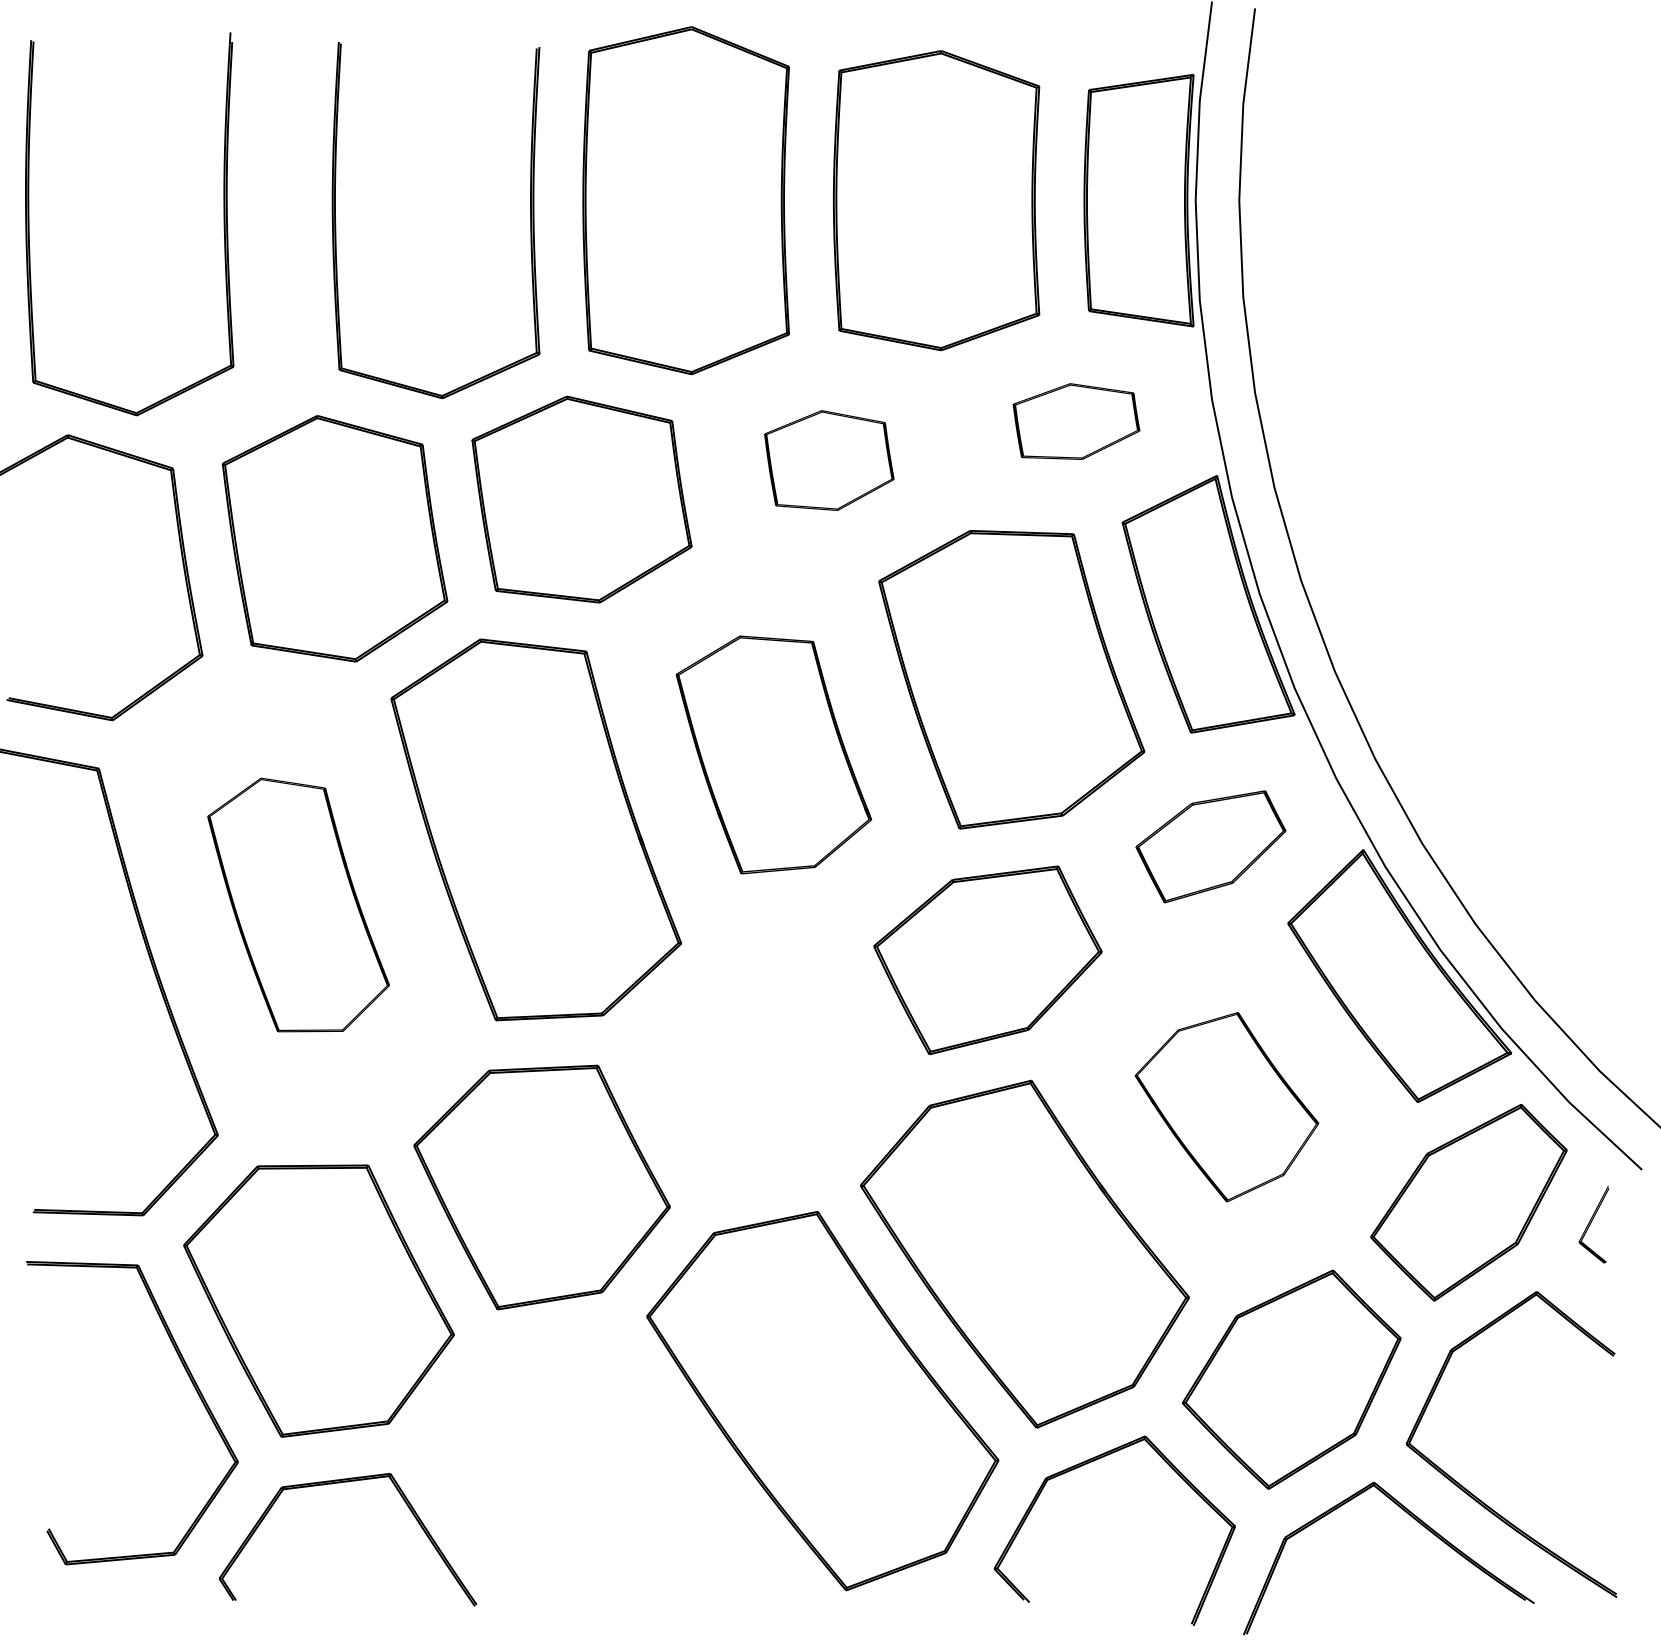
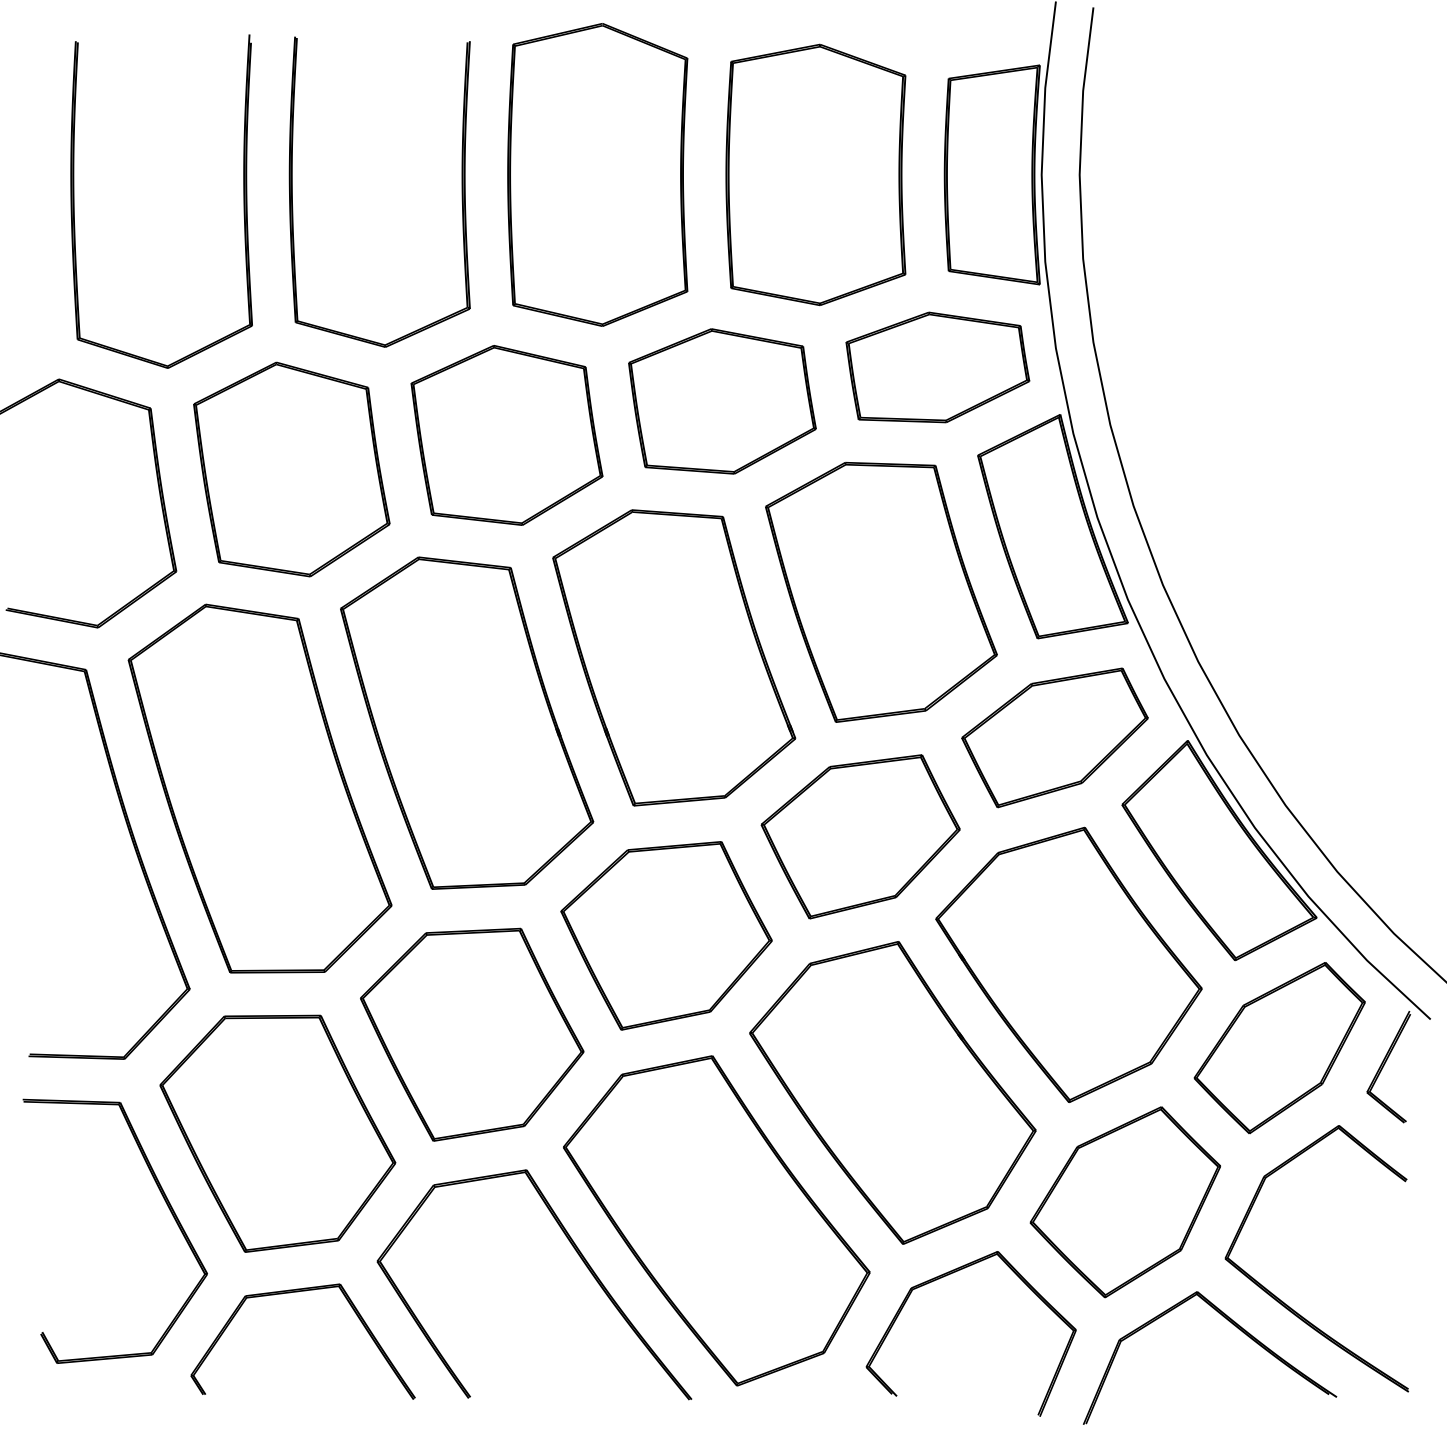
part: (223, 224) -> (243, 201), moved
part: (1076, 421) -> (937, 367), size x1.67
part: (829, 460) -> (722, 401), size x1.67
part: (773, 754) -> (673, 657), size x1.43
part: (1210, 846) -> (1054, 737), size x1.43
part: (298, 904) -> (259, 788), size x1.67
part: (764, 1073) -> (665, 935), added
part: (1226, 1106) -> (1068, 964), size x1.67
part: (1593, 1224) -> (1388, 1067), size x1.67
part: (664, 1441) -> (578, 1256), added

